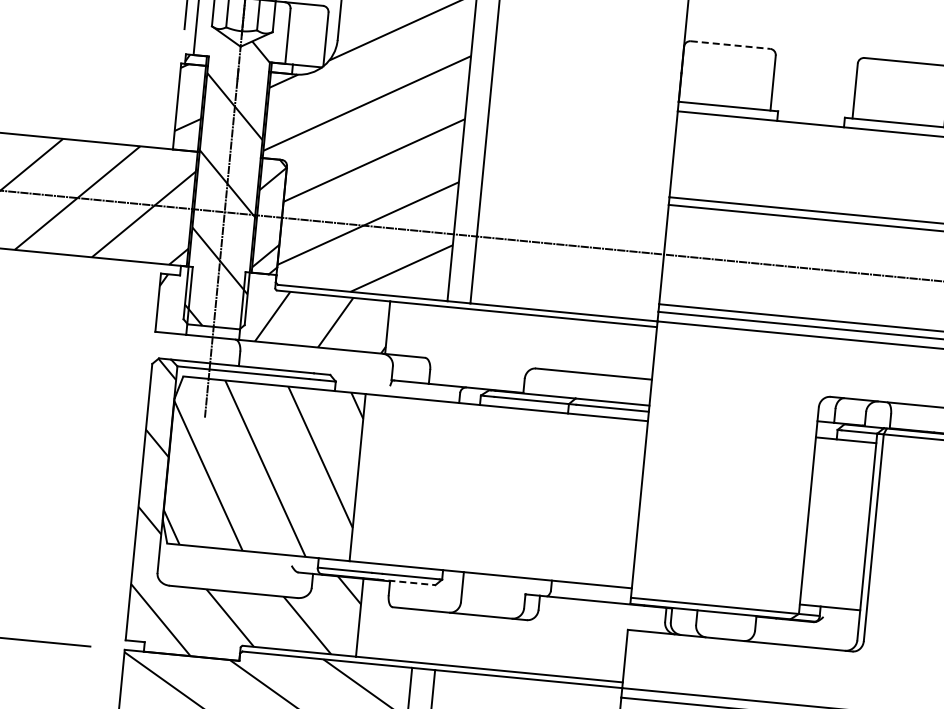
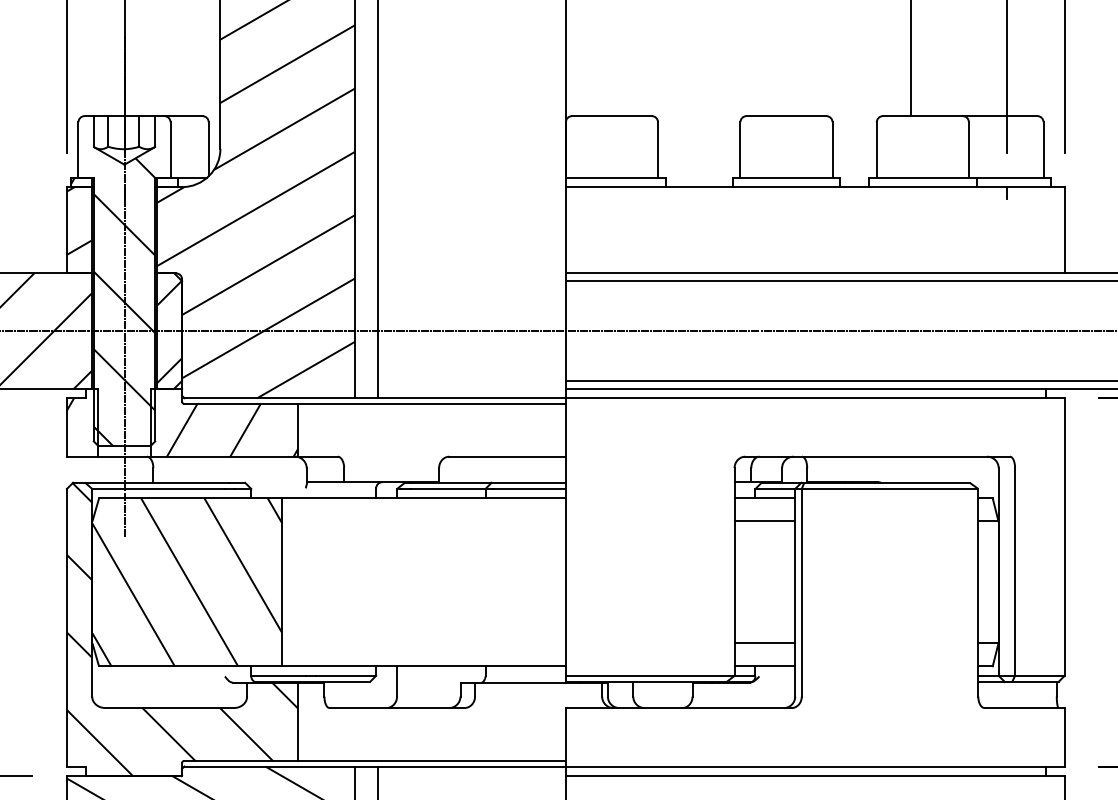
line: (730, 45) -> (611, 116), dashed -> solid
line: (843, 463) -> (764, 521), added
line: (407, 581) -> (341, 681), dashed -> solid
line: (831, 584) -> (764, 643), added

